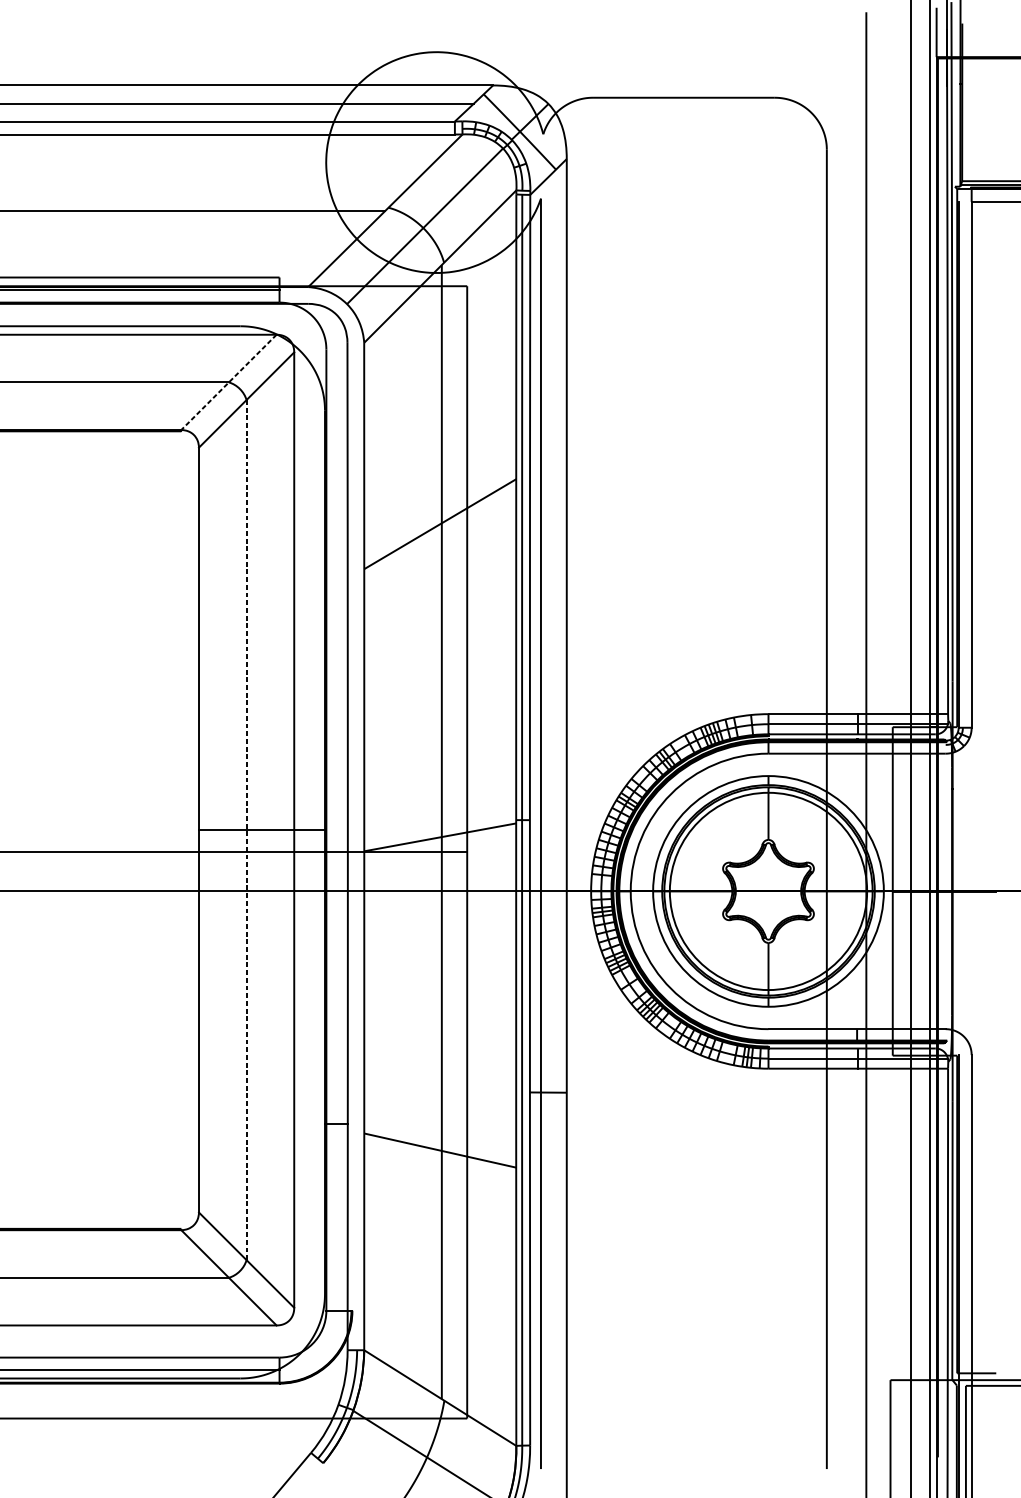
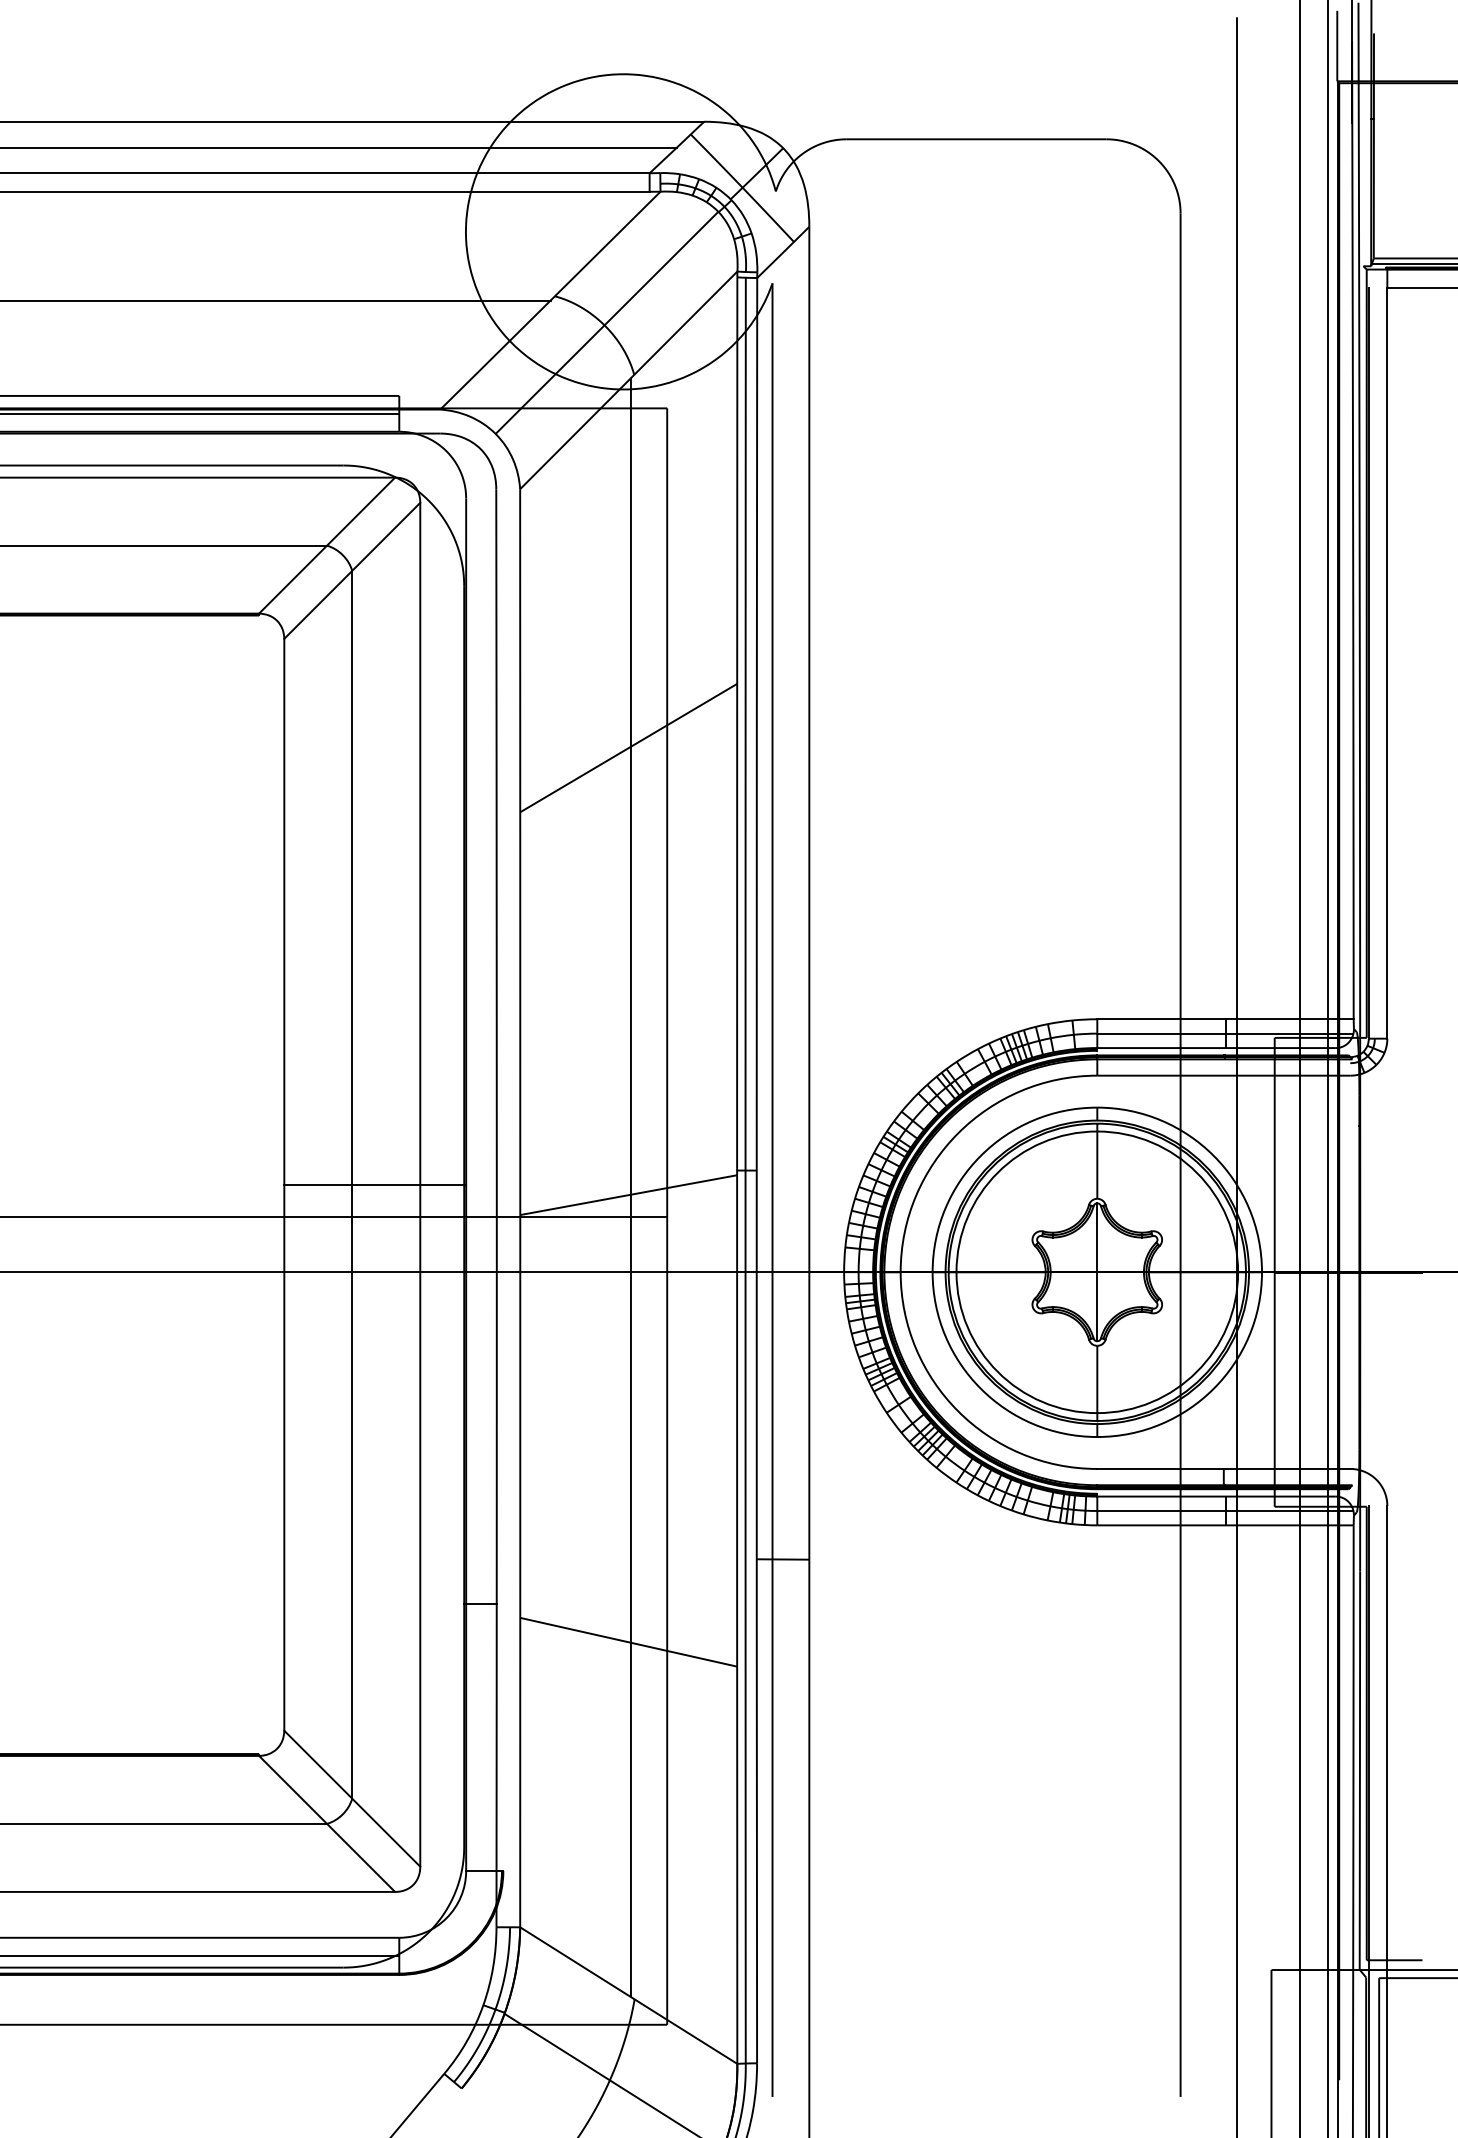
line: (228, 382) -> (326, 545), dashed -> solid
line: (246, 829) -> (352, 1184), dashed -> solid
line: (768, 891) -> (1097, 1272), added

